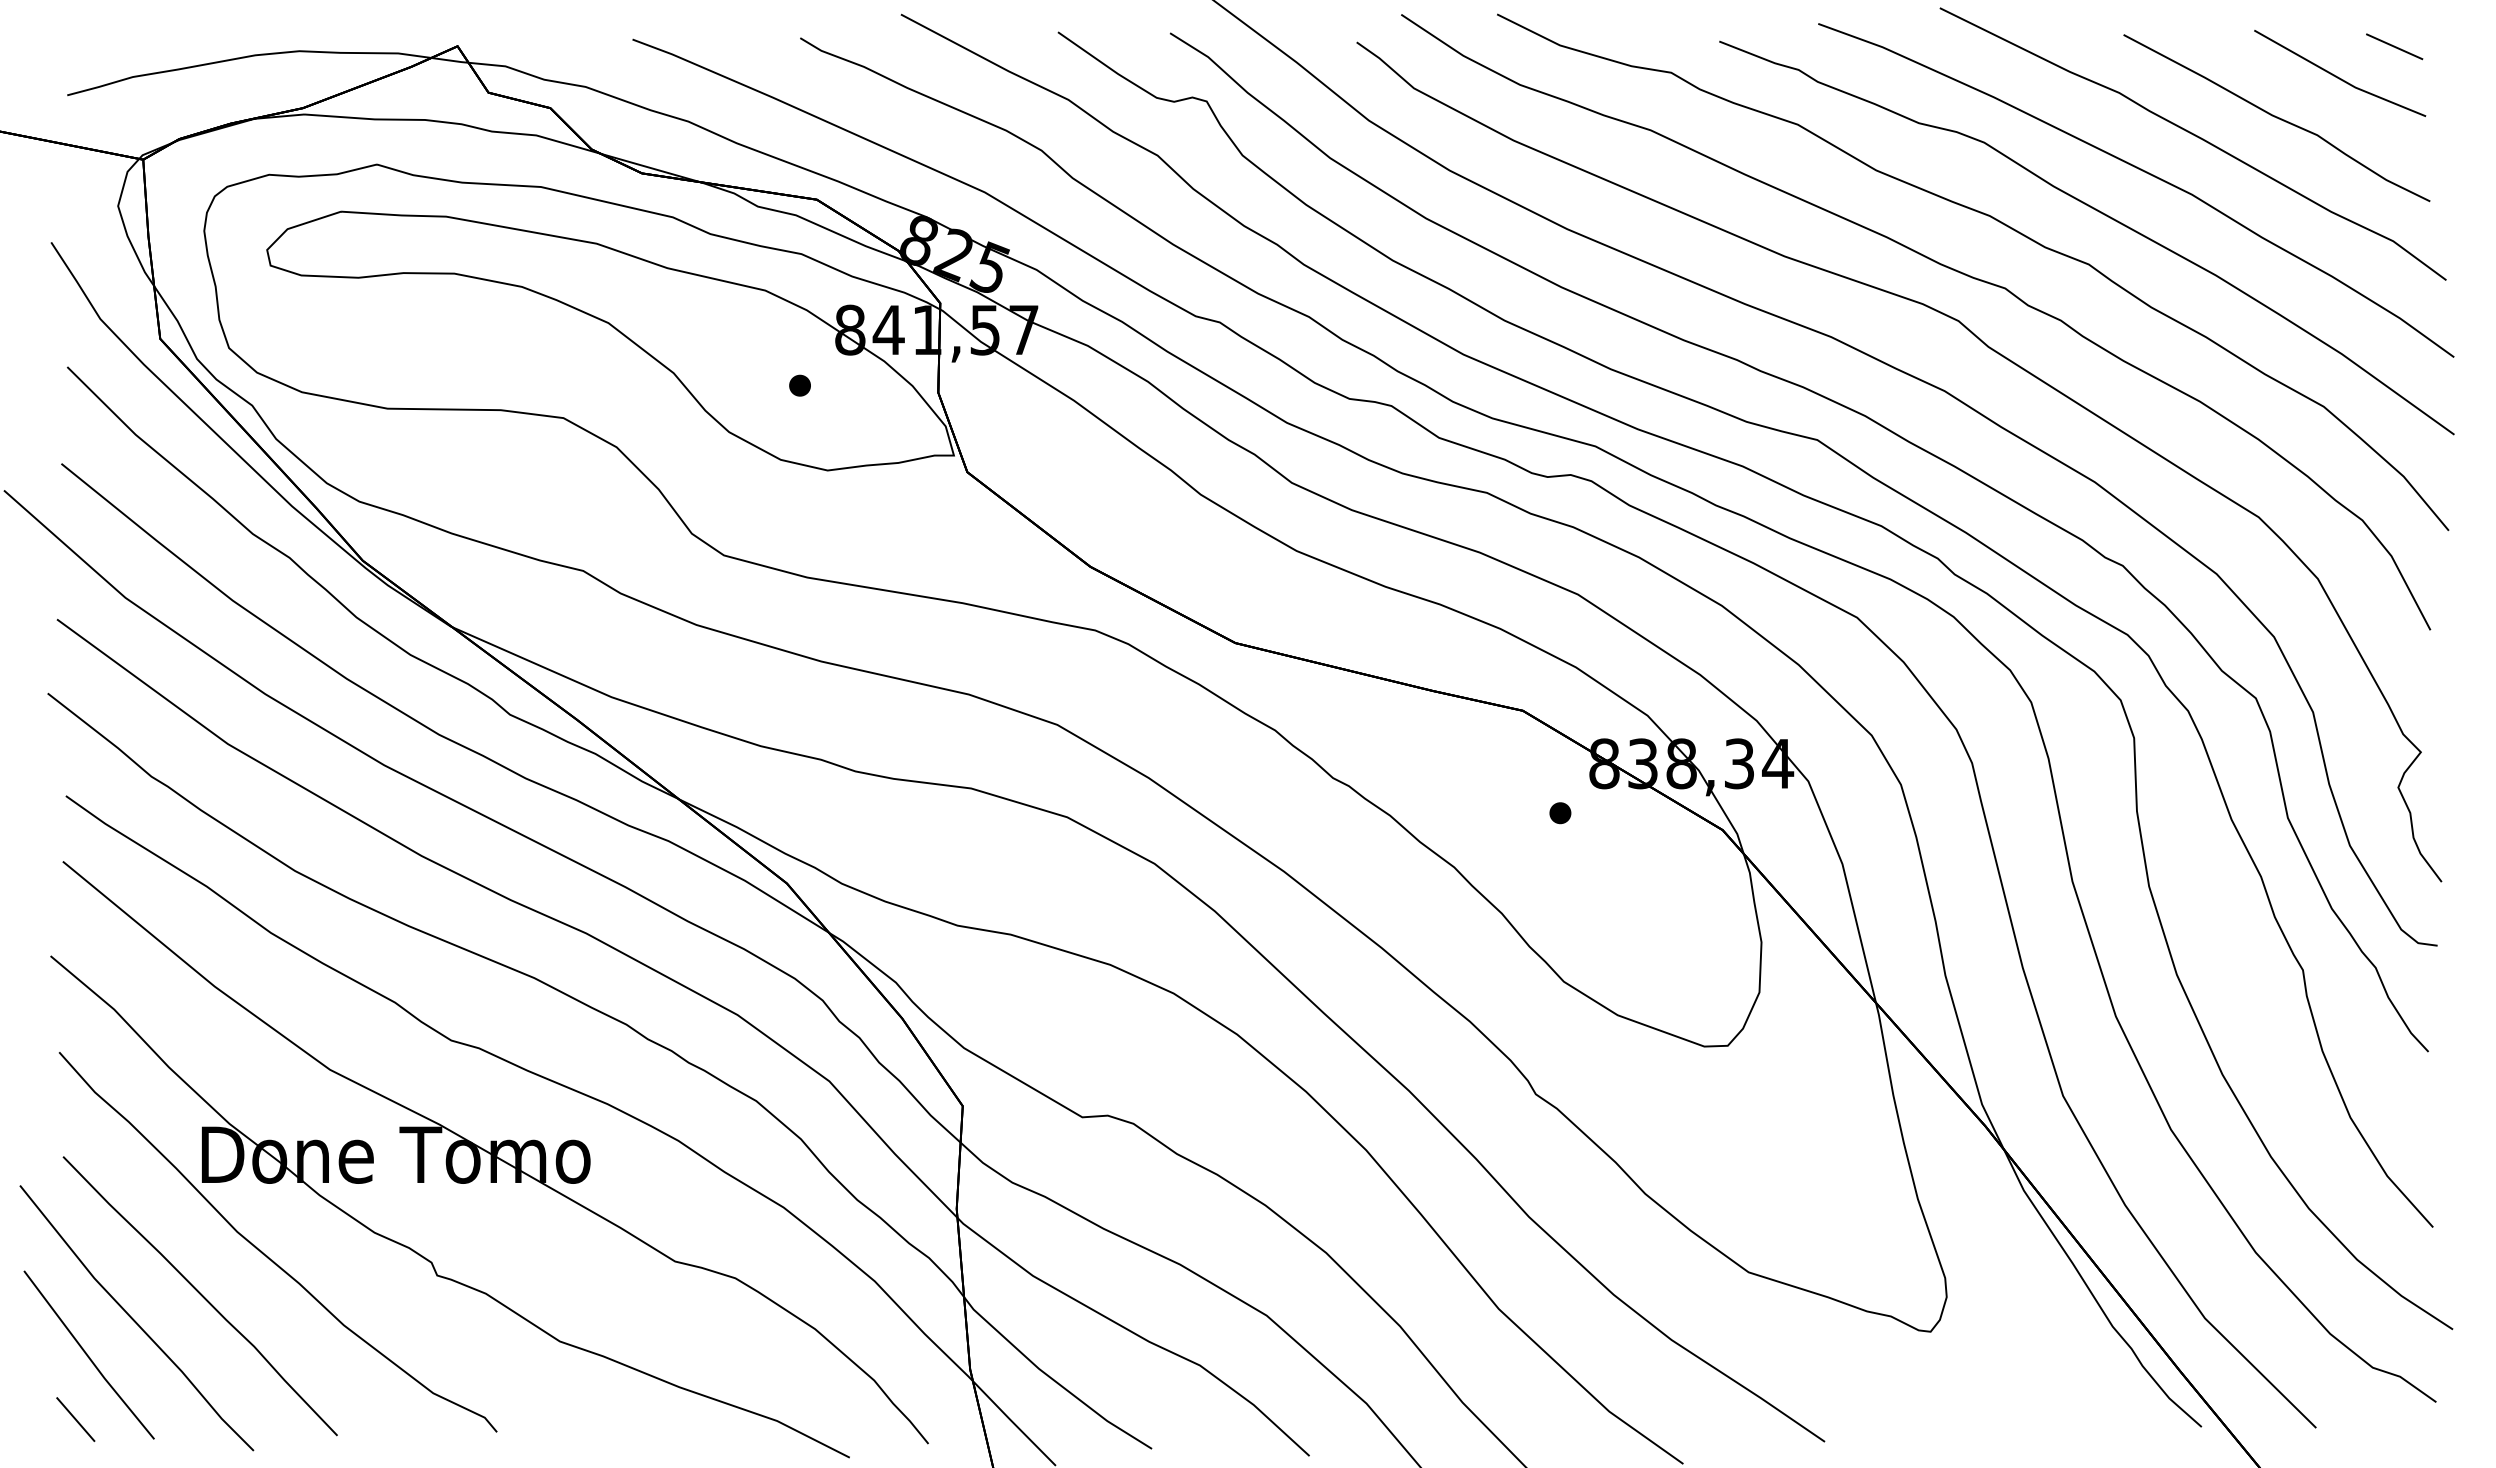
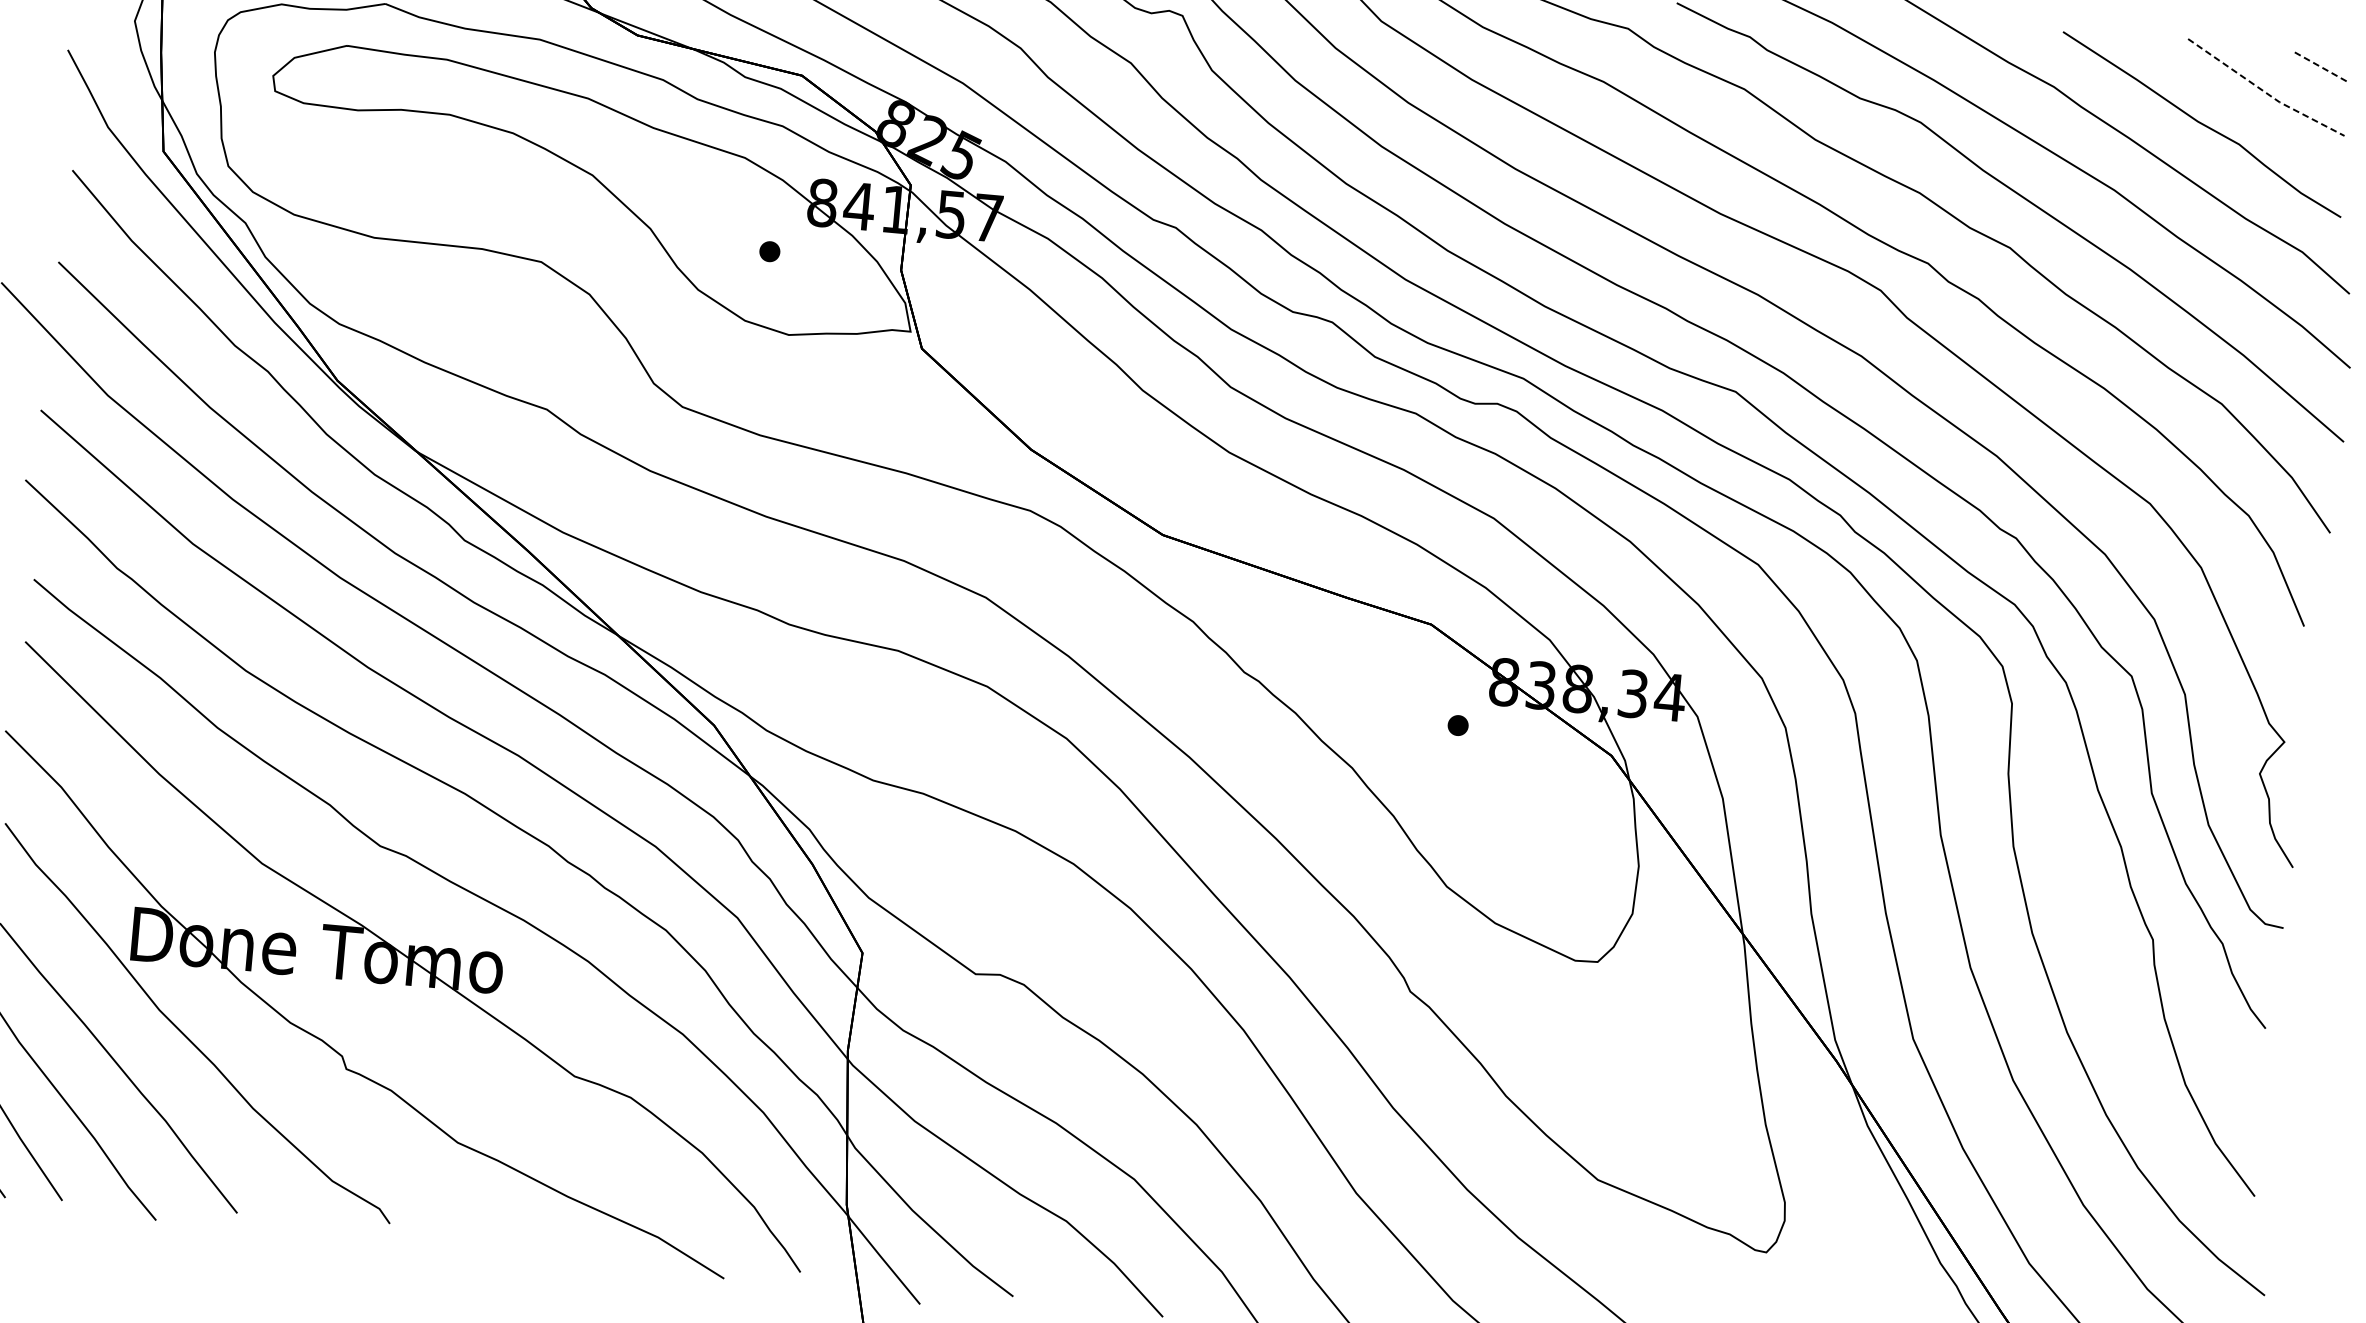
line: (2394, 46) -> (2320, 66), solid -> dashed
line: (2339, 78) -> (2265, 92), solid -> dashed

